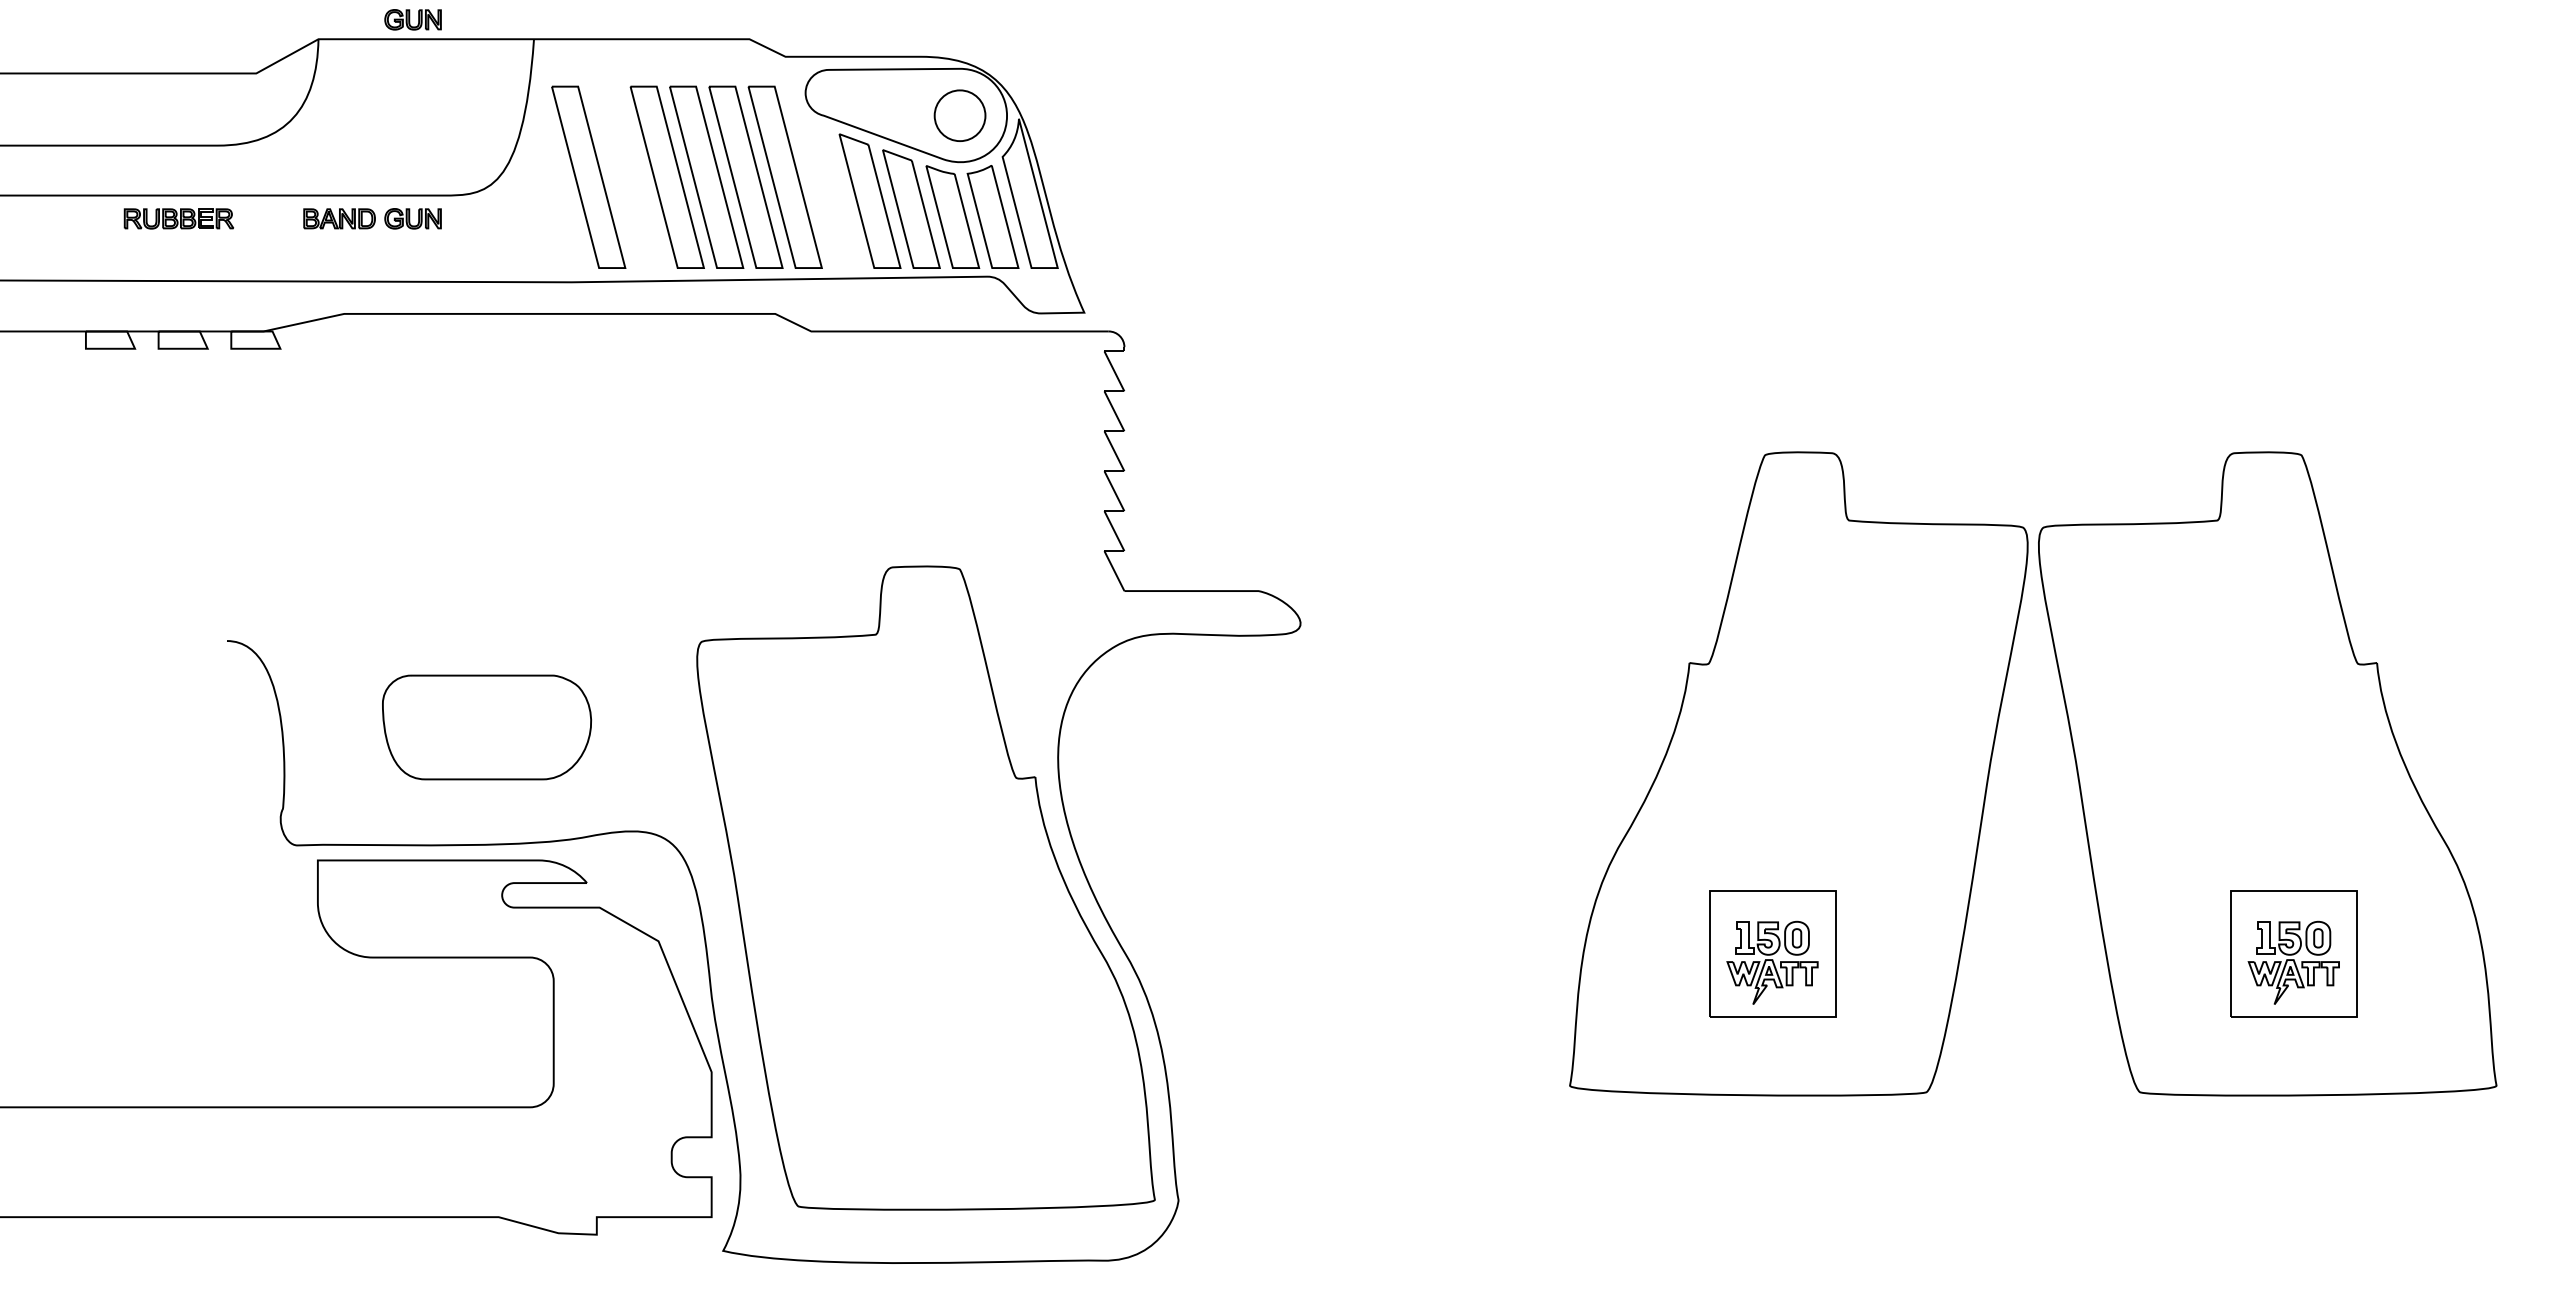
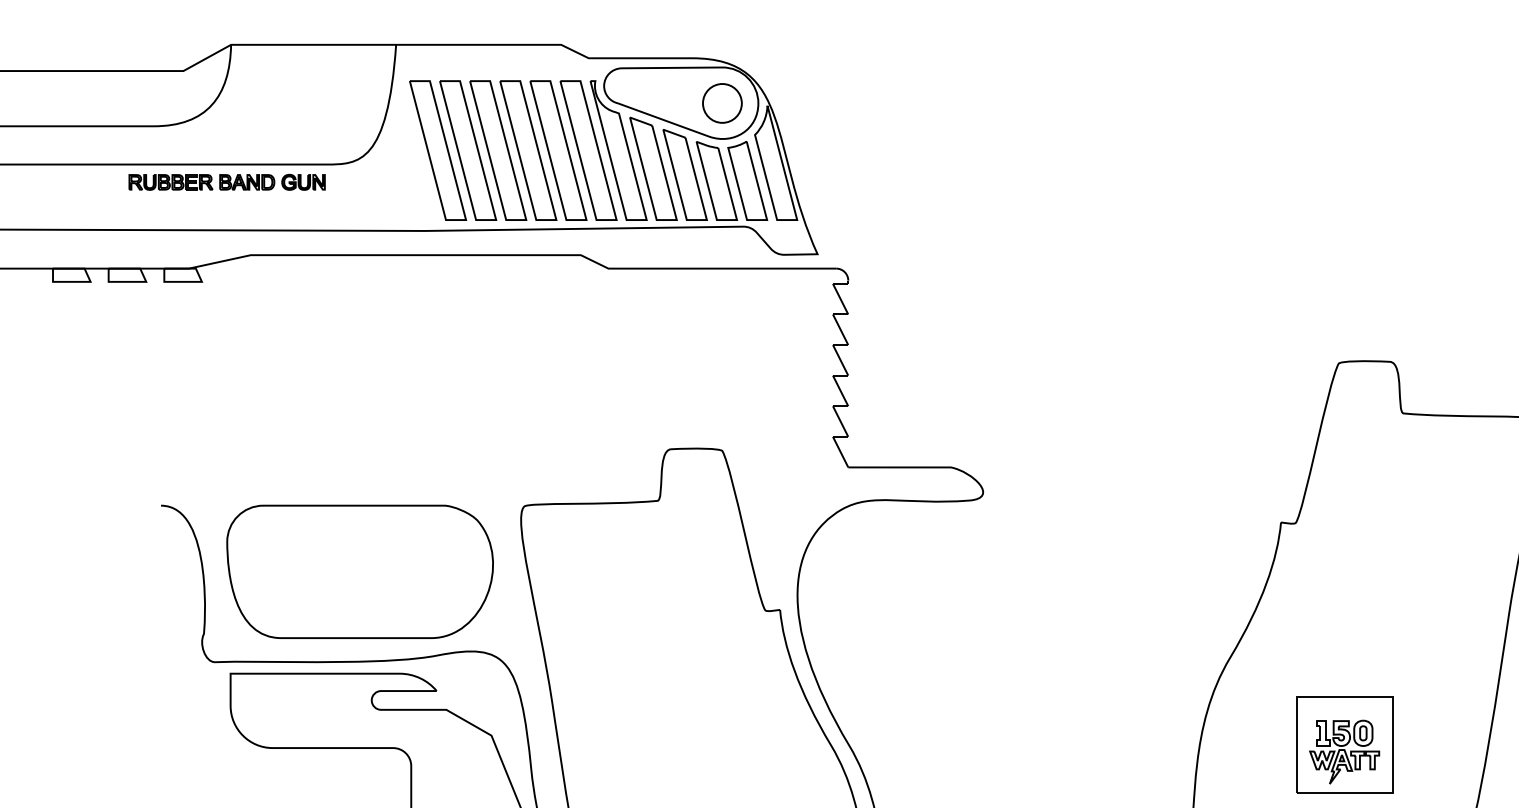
part: (412, 19) -> (303, 29), removed
part: (627, 176) -> (467, 149), added
part: (824, 176) -> (618, 149), added
part: (178, 218) -> (170, 182), moved
part: (486, 727) -> (359, 571), size x1.67

